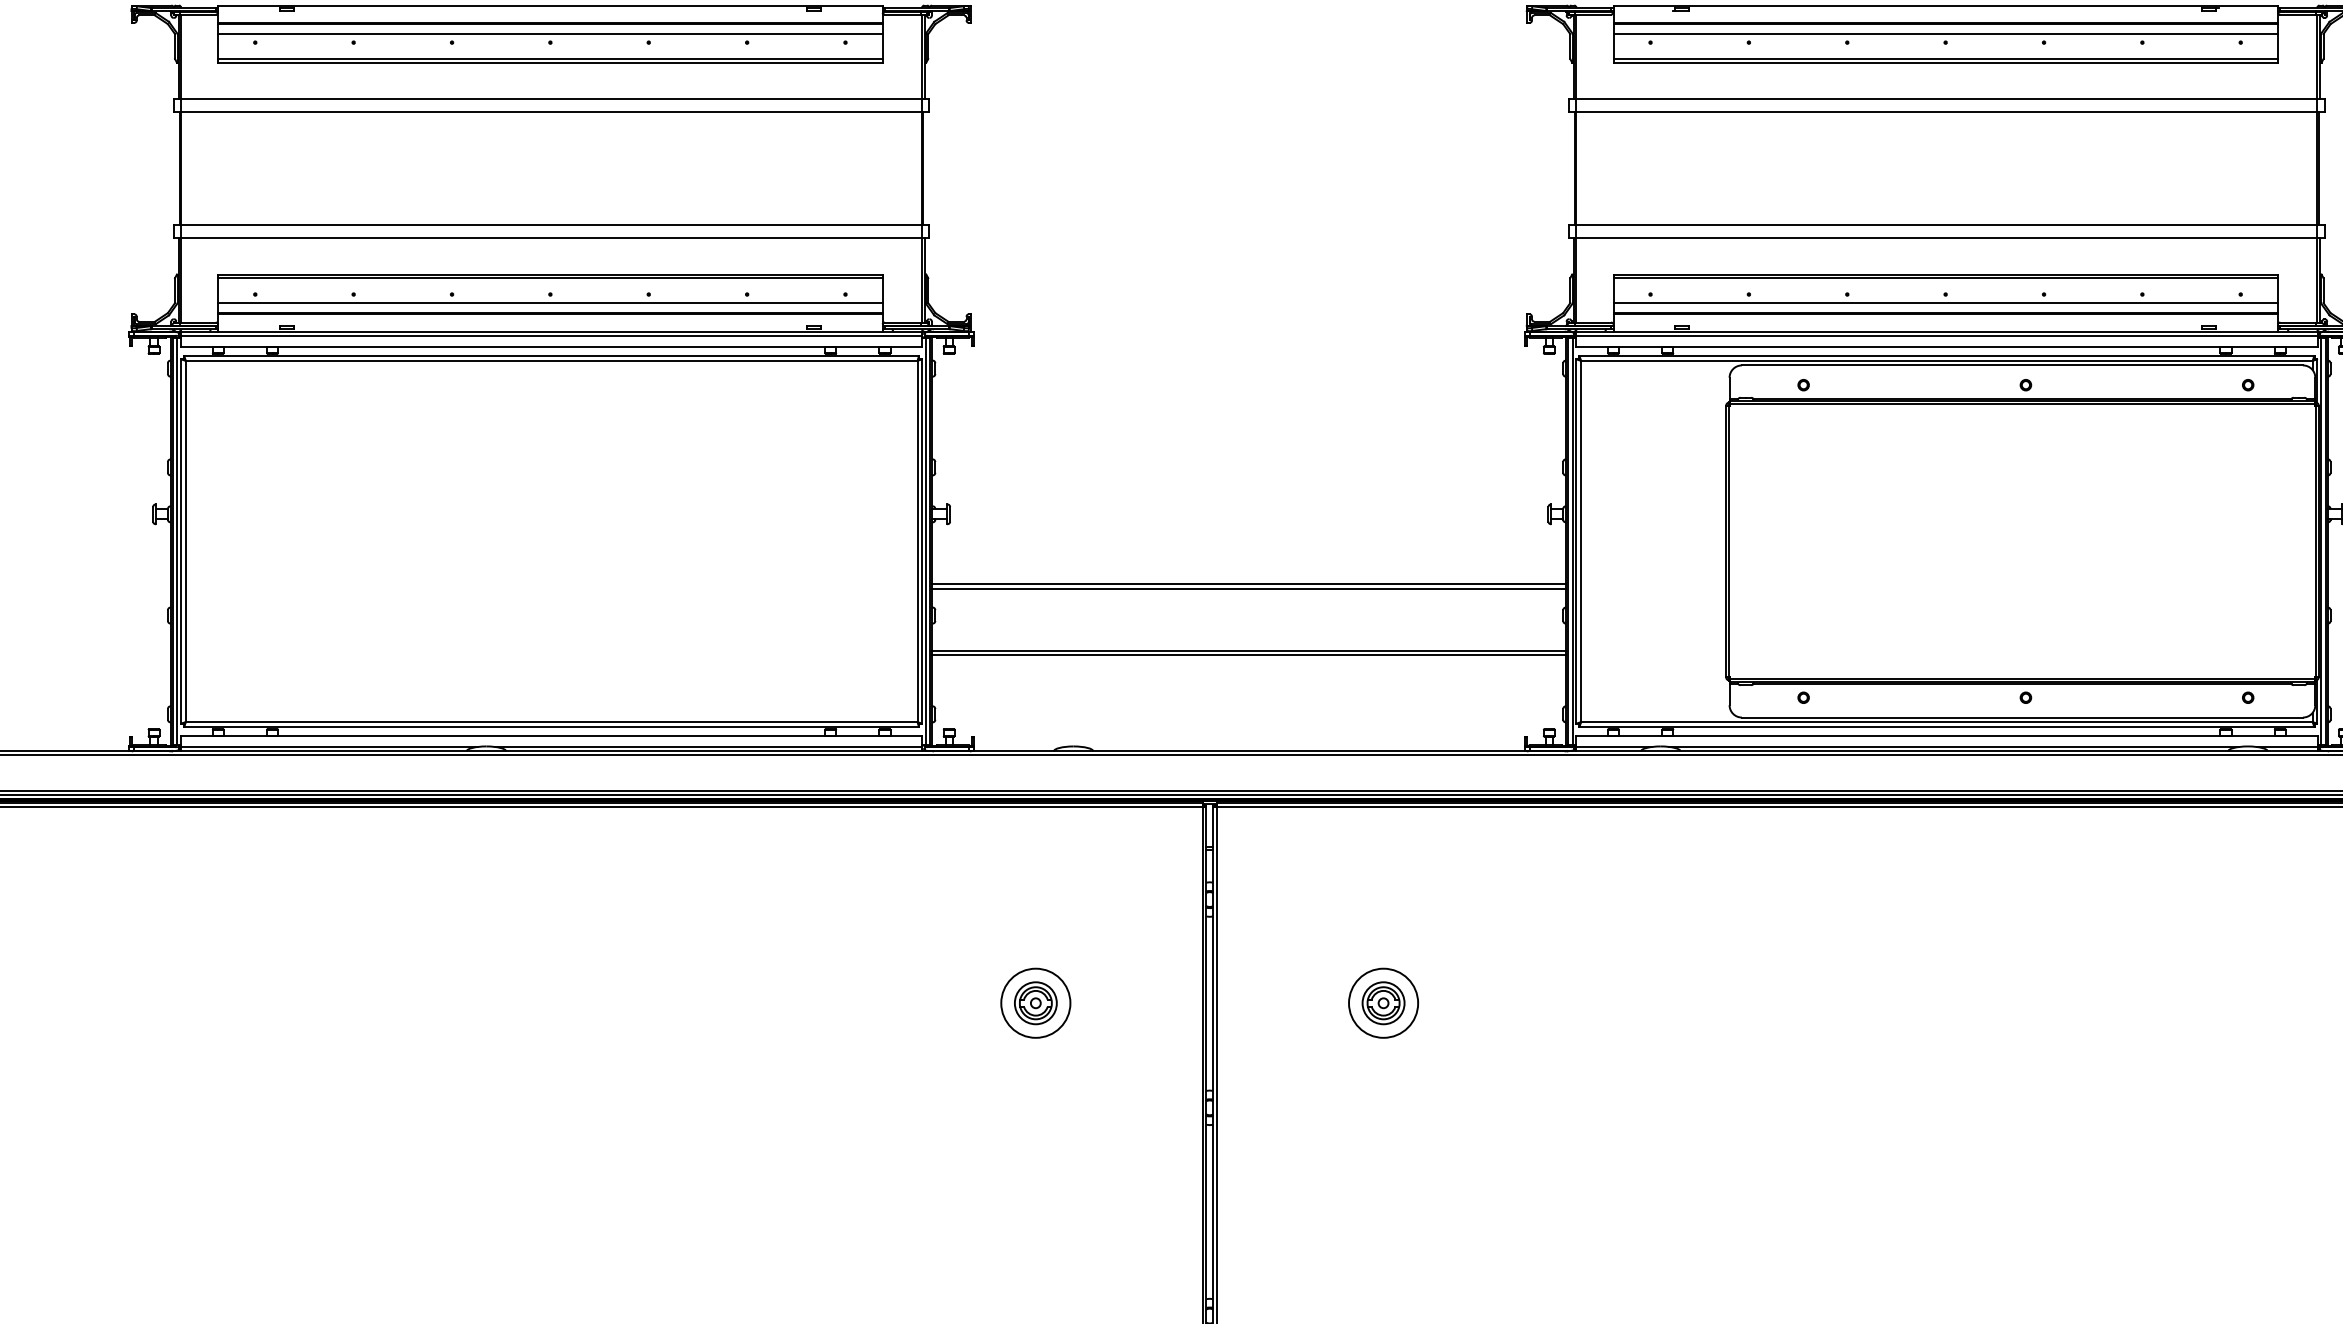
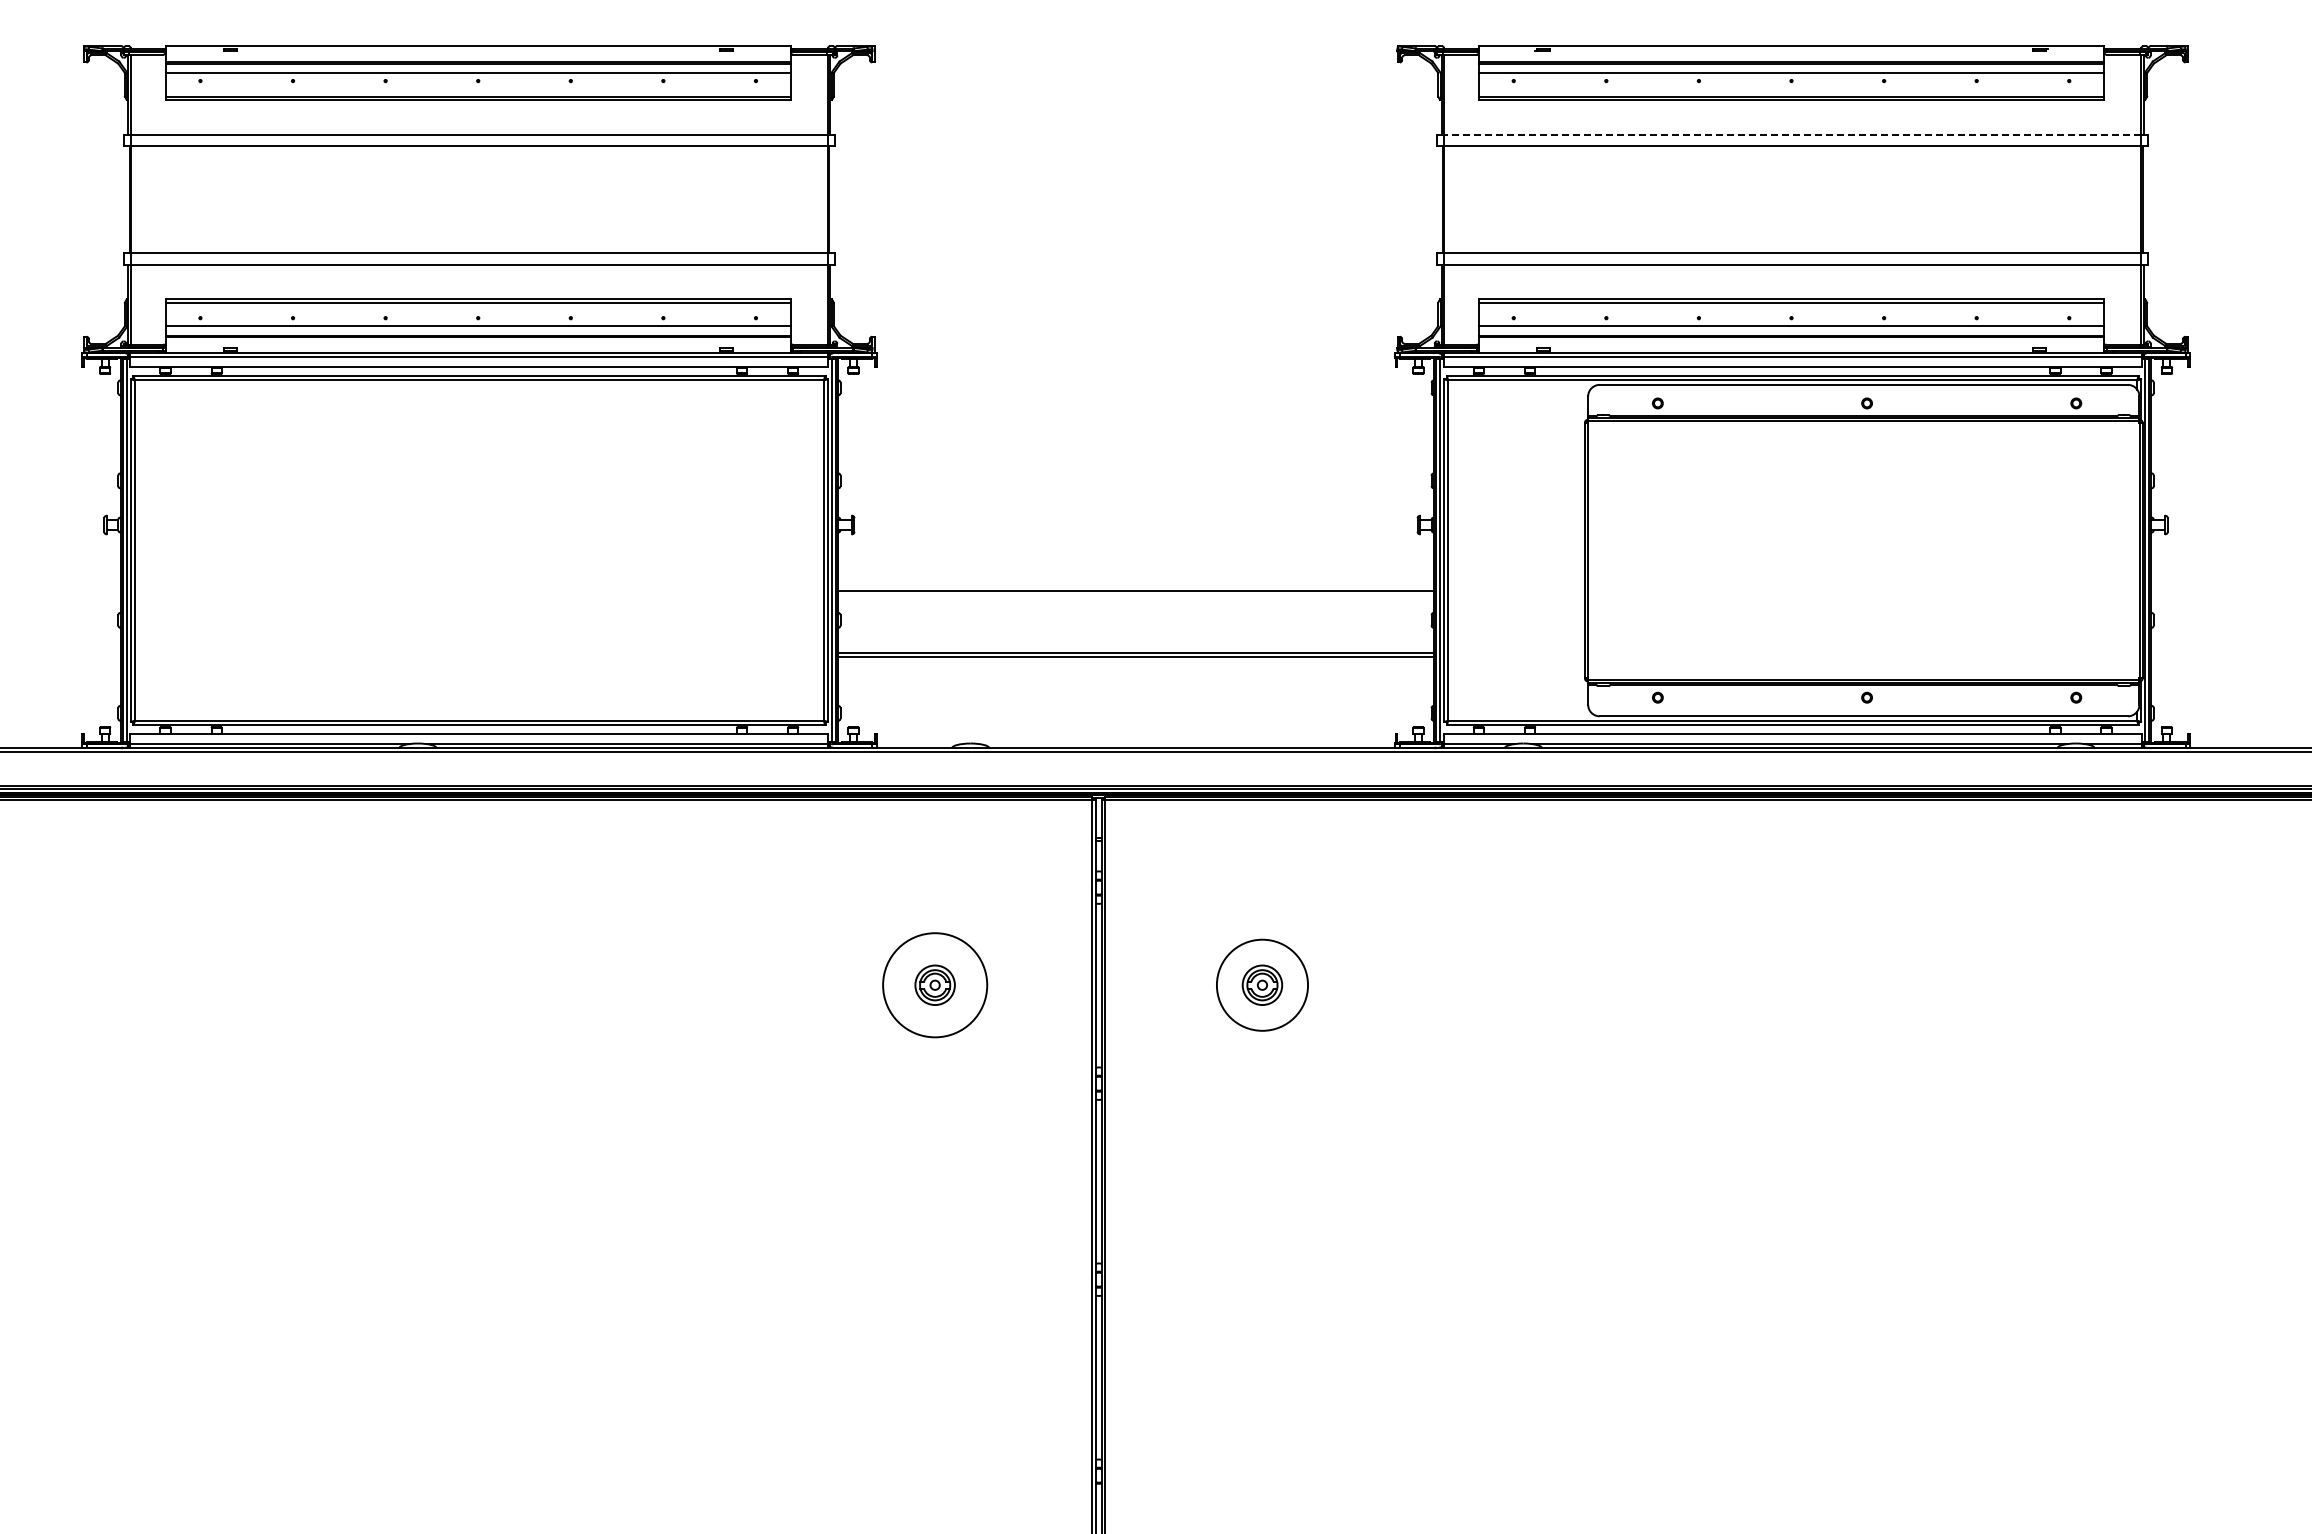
line: (1946, 99) -> (1792, 134), solid -> dashed
line: (1248, 589) -> (1135, 595), removed
circle: (1035, 1002) -> (934, 984), size x1.6
circle: (1383, 1002) -> (1262, 984), size x1.4

